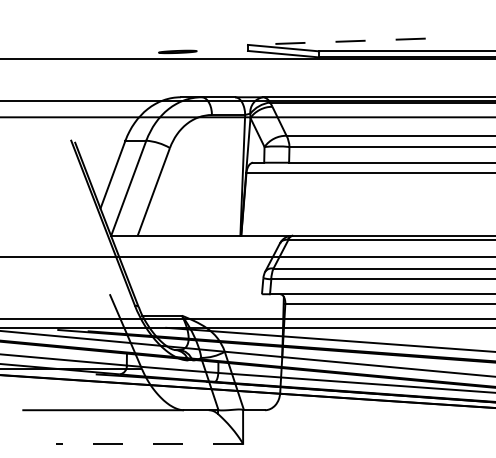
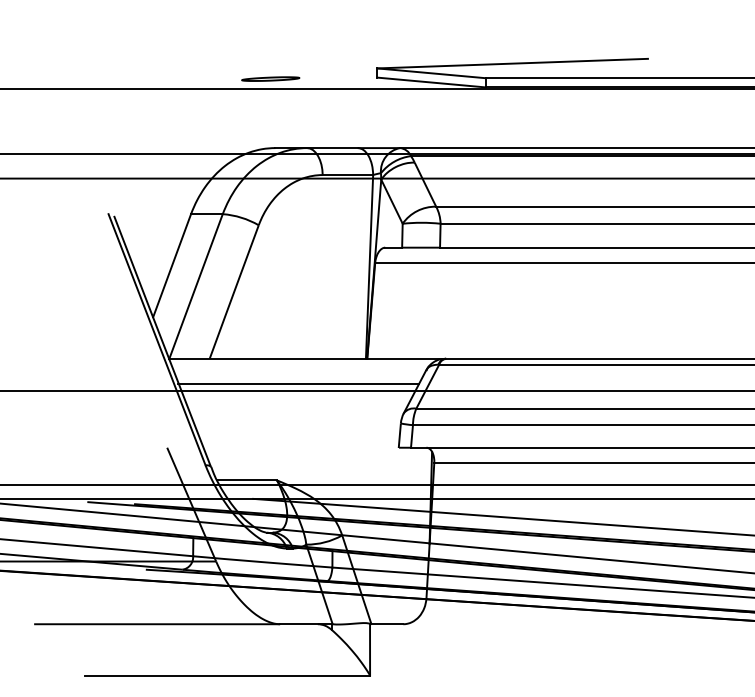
line: (336, 41) -> (512, 63), dashed -> solid
line: (195, 252) -> (297, 384), added
line: (149, 443) -> (227, 674), dashed -> solid

